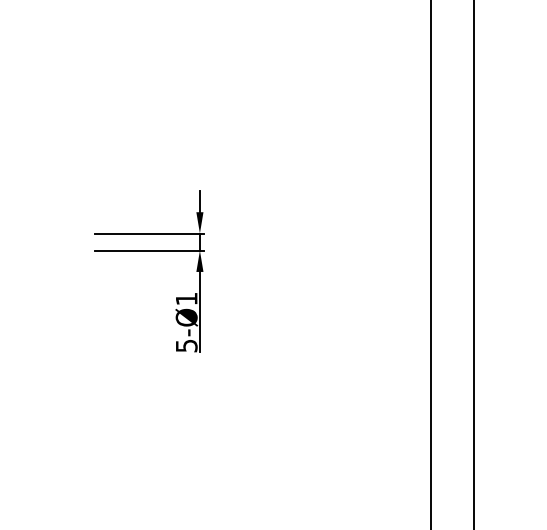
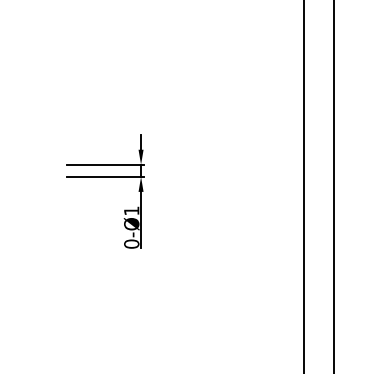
text: (186, 345) -> (131, 243), 5-Ø1 -> 0-Ø1

